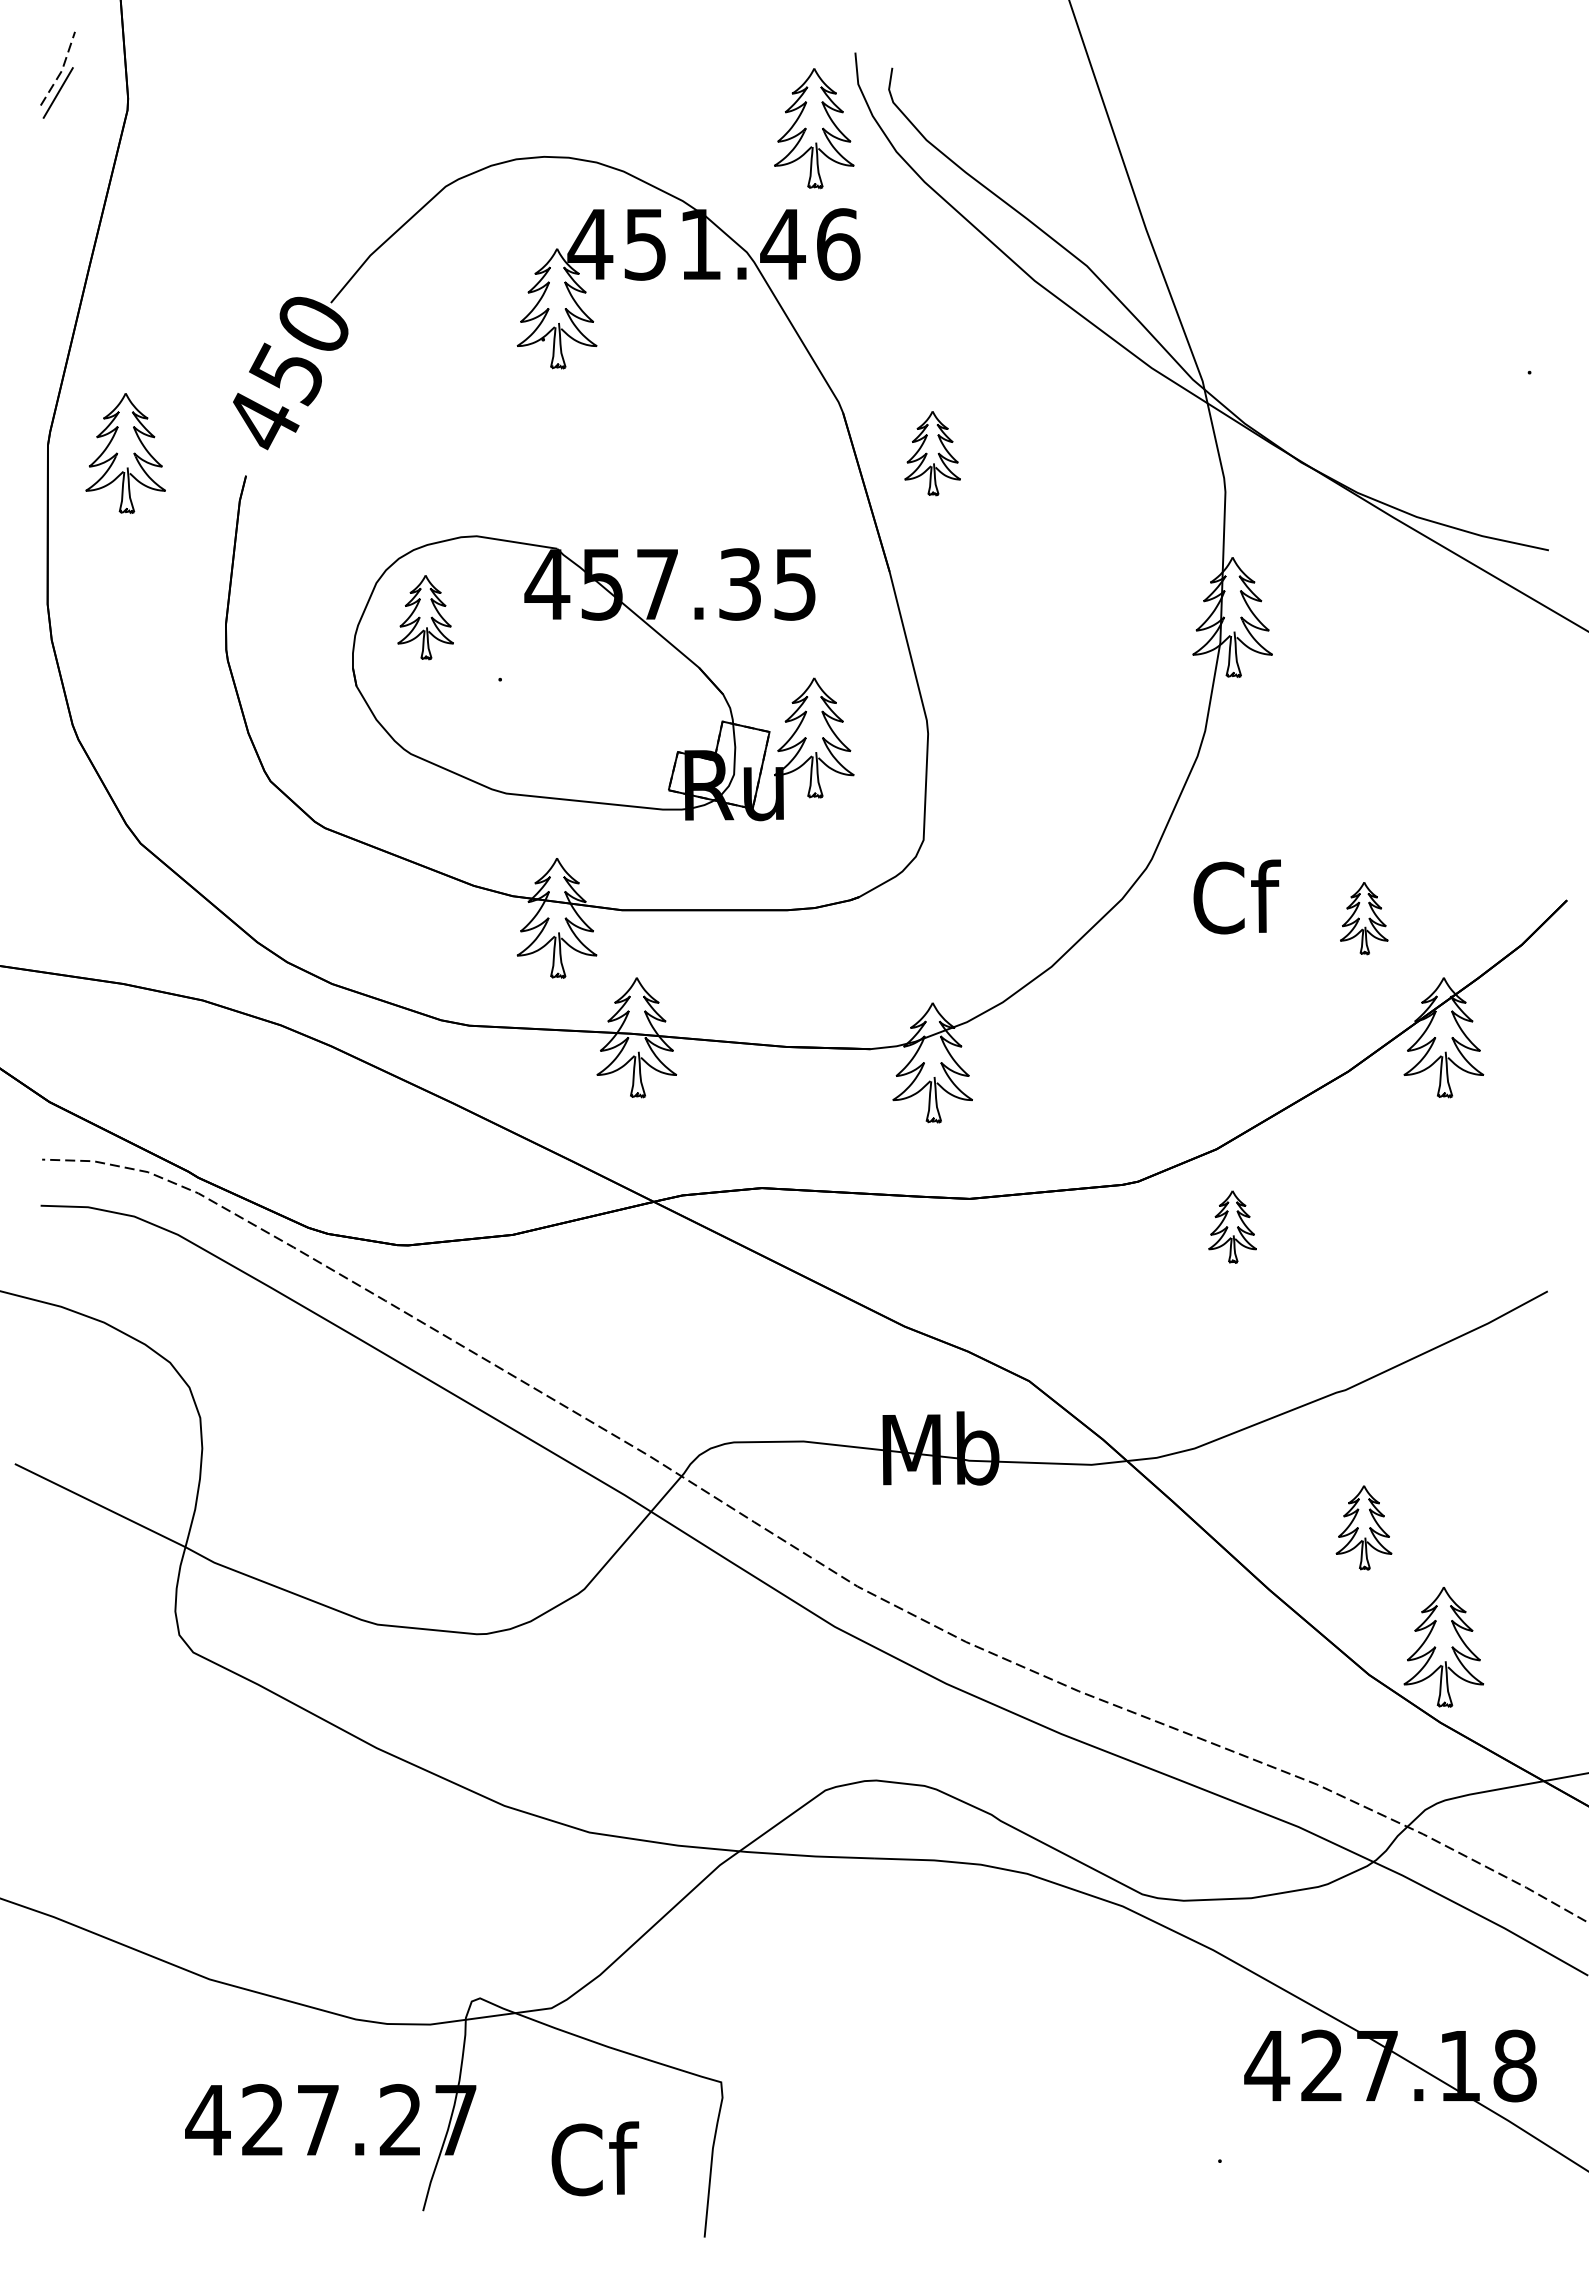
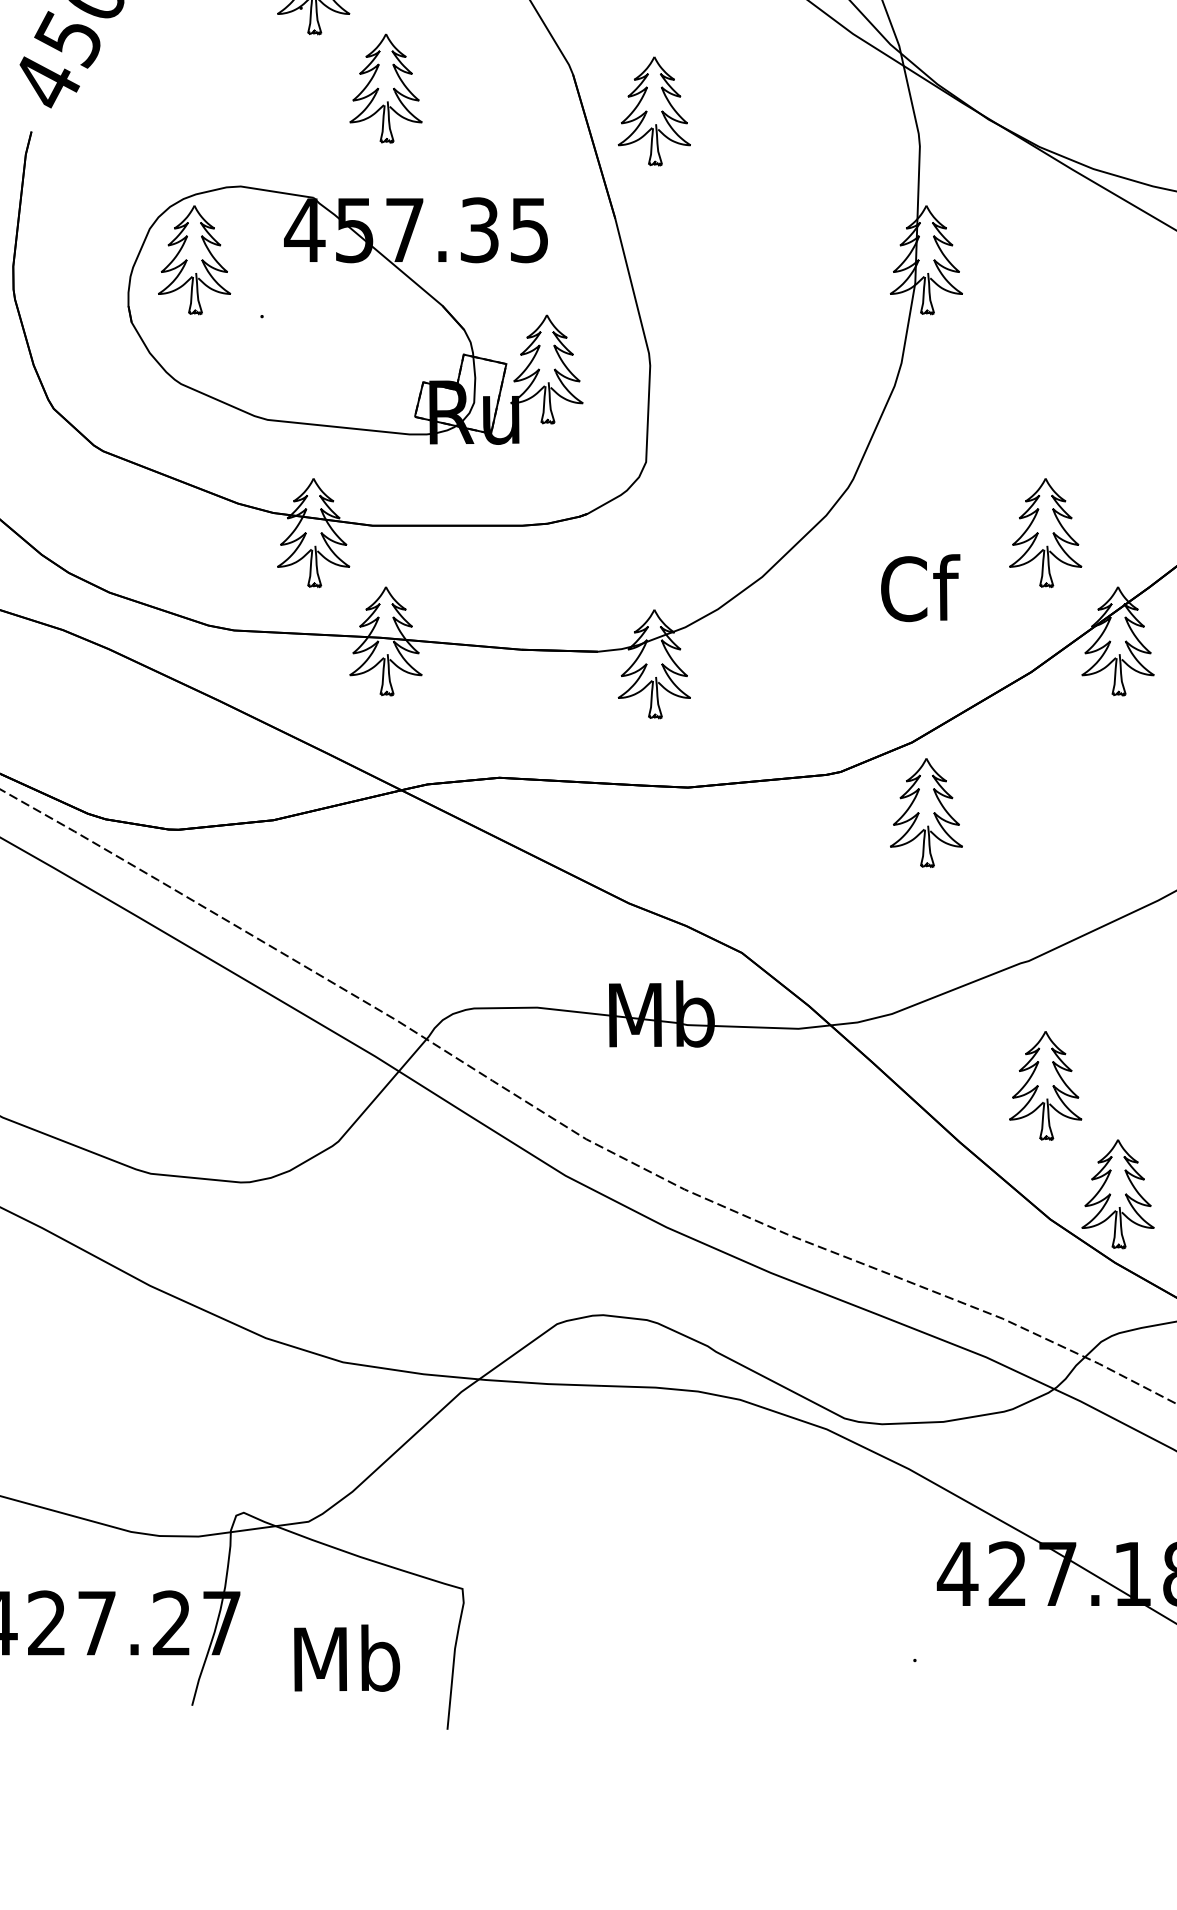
part: (636, 428) -> (385, 88), added
part: (932, 453) -> (654, 111), size x1.43
part: (425, 617) -> (194, 260), size x1.43
text: (1236, 896) -> (919, 587), moved
part: (1364, 918) -> (1046, 533), size x1.67
part: (1232, 1226) -> (926, 812), size x1.67
part: (1363, 1527) -> (1045, 1085), size x1.43
text: (593, 2158) -> (346, 1658), Cf -> Mb

